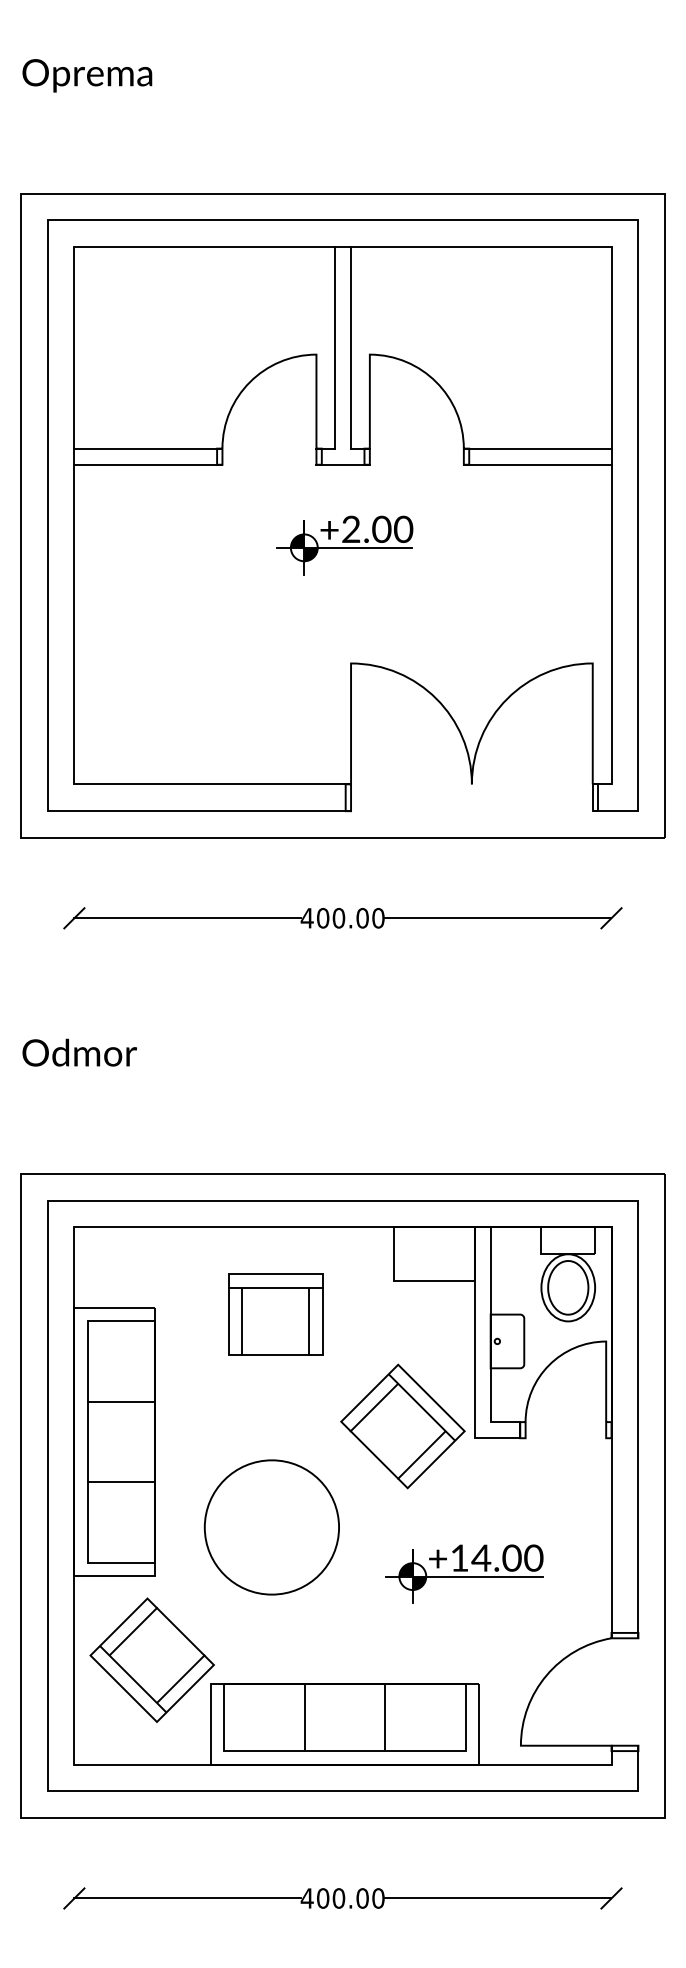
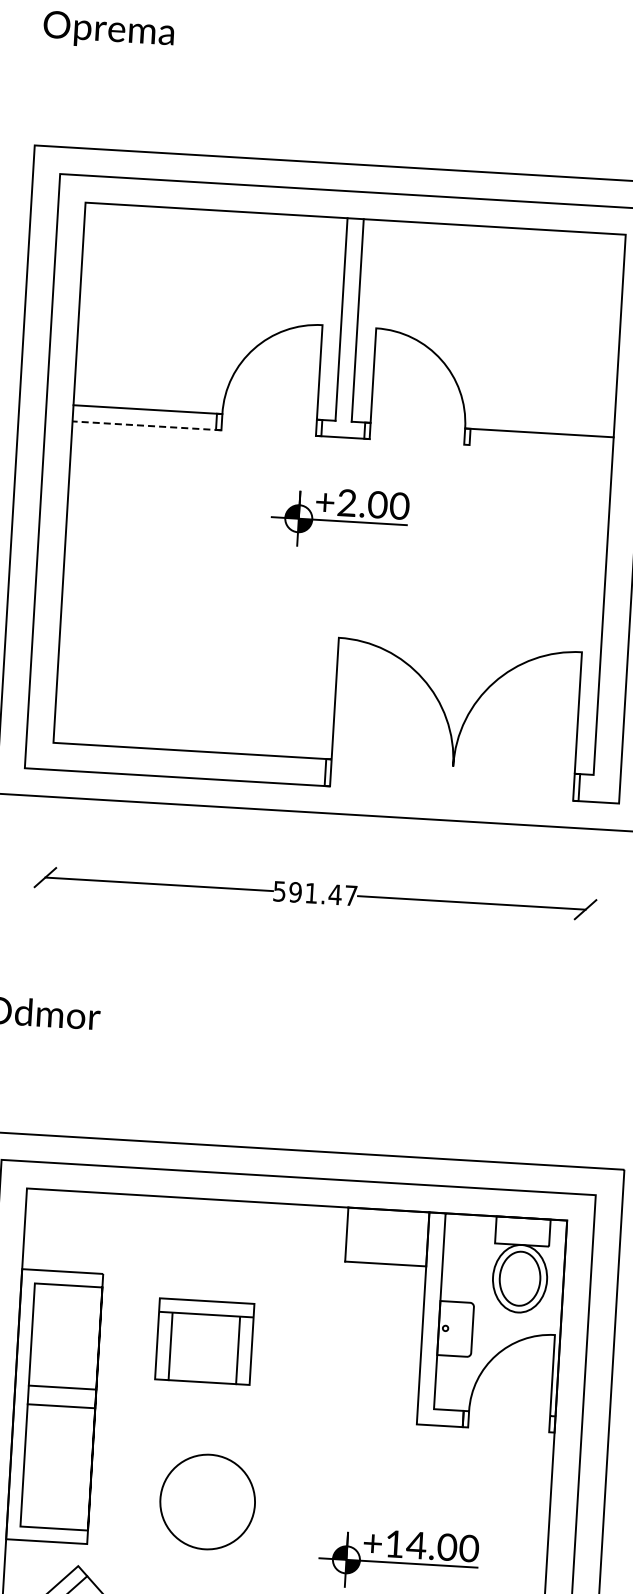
line: (147, 464) -> (146, 425), solid -> dashed
line: (537, 464) -> (538, 448), removed
text: (342, 917) -> (315, 892), 400.00 -> 591.47
part: (275, 1314) -> (204, 1341), moved
line: (121, 1401) -> (62, 1387), moved
part: (402, 1426) -> (345, 1408), removed
line: (121, 1482) -> (61, 1406), moved
circle: (271, 1527) -> (207, 1502), size x0.7

